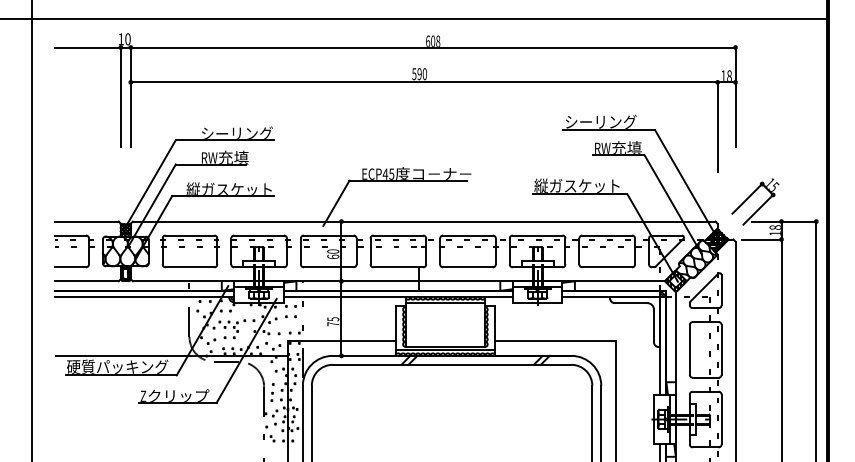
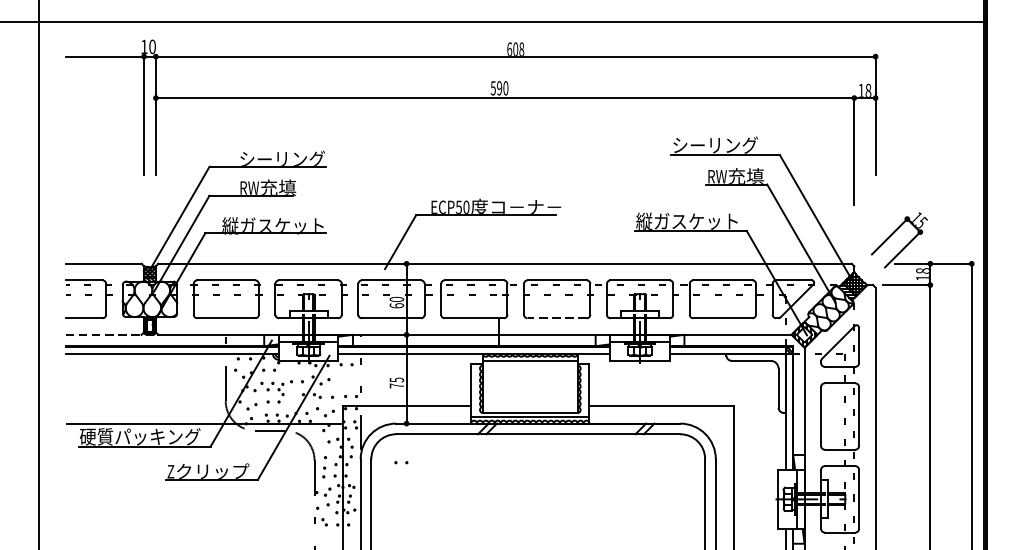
text: (388, 173) -> (462, 206), ECP45 -> ECP50
line: (467, 267) -> (556, 318), solid -> dashed
line: (86, 281) -> (103, 335), solid -> dashed
part: (290, 316) -> (400, 462), moved

